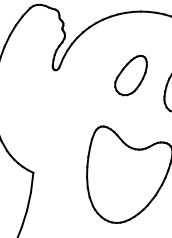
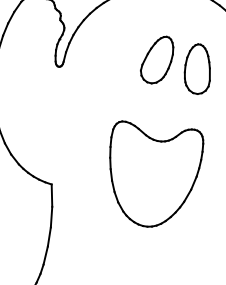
part: (131, 74) -> (157, 59), moved

